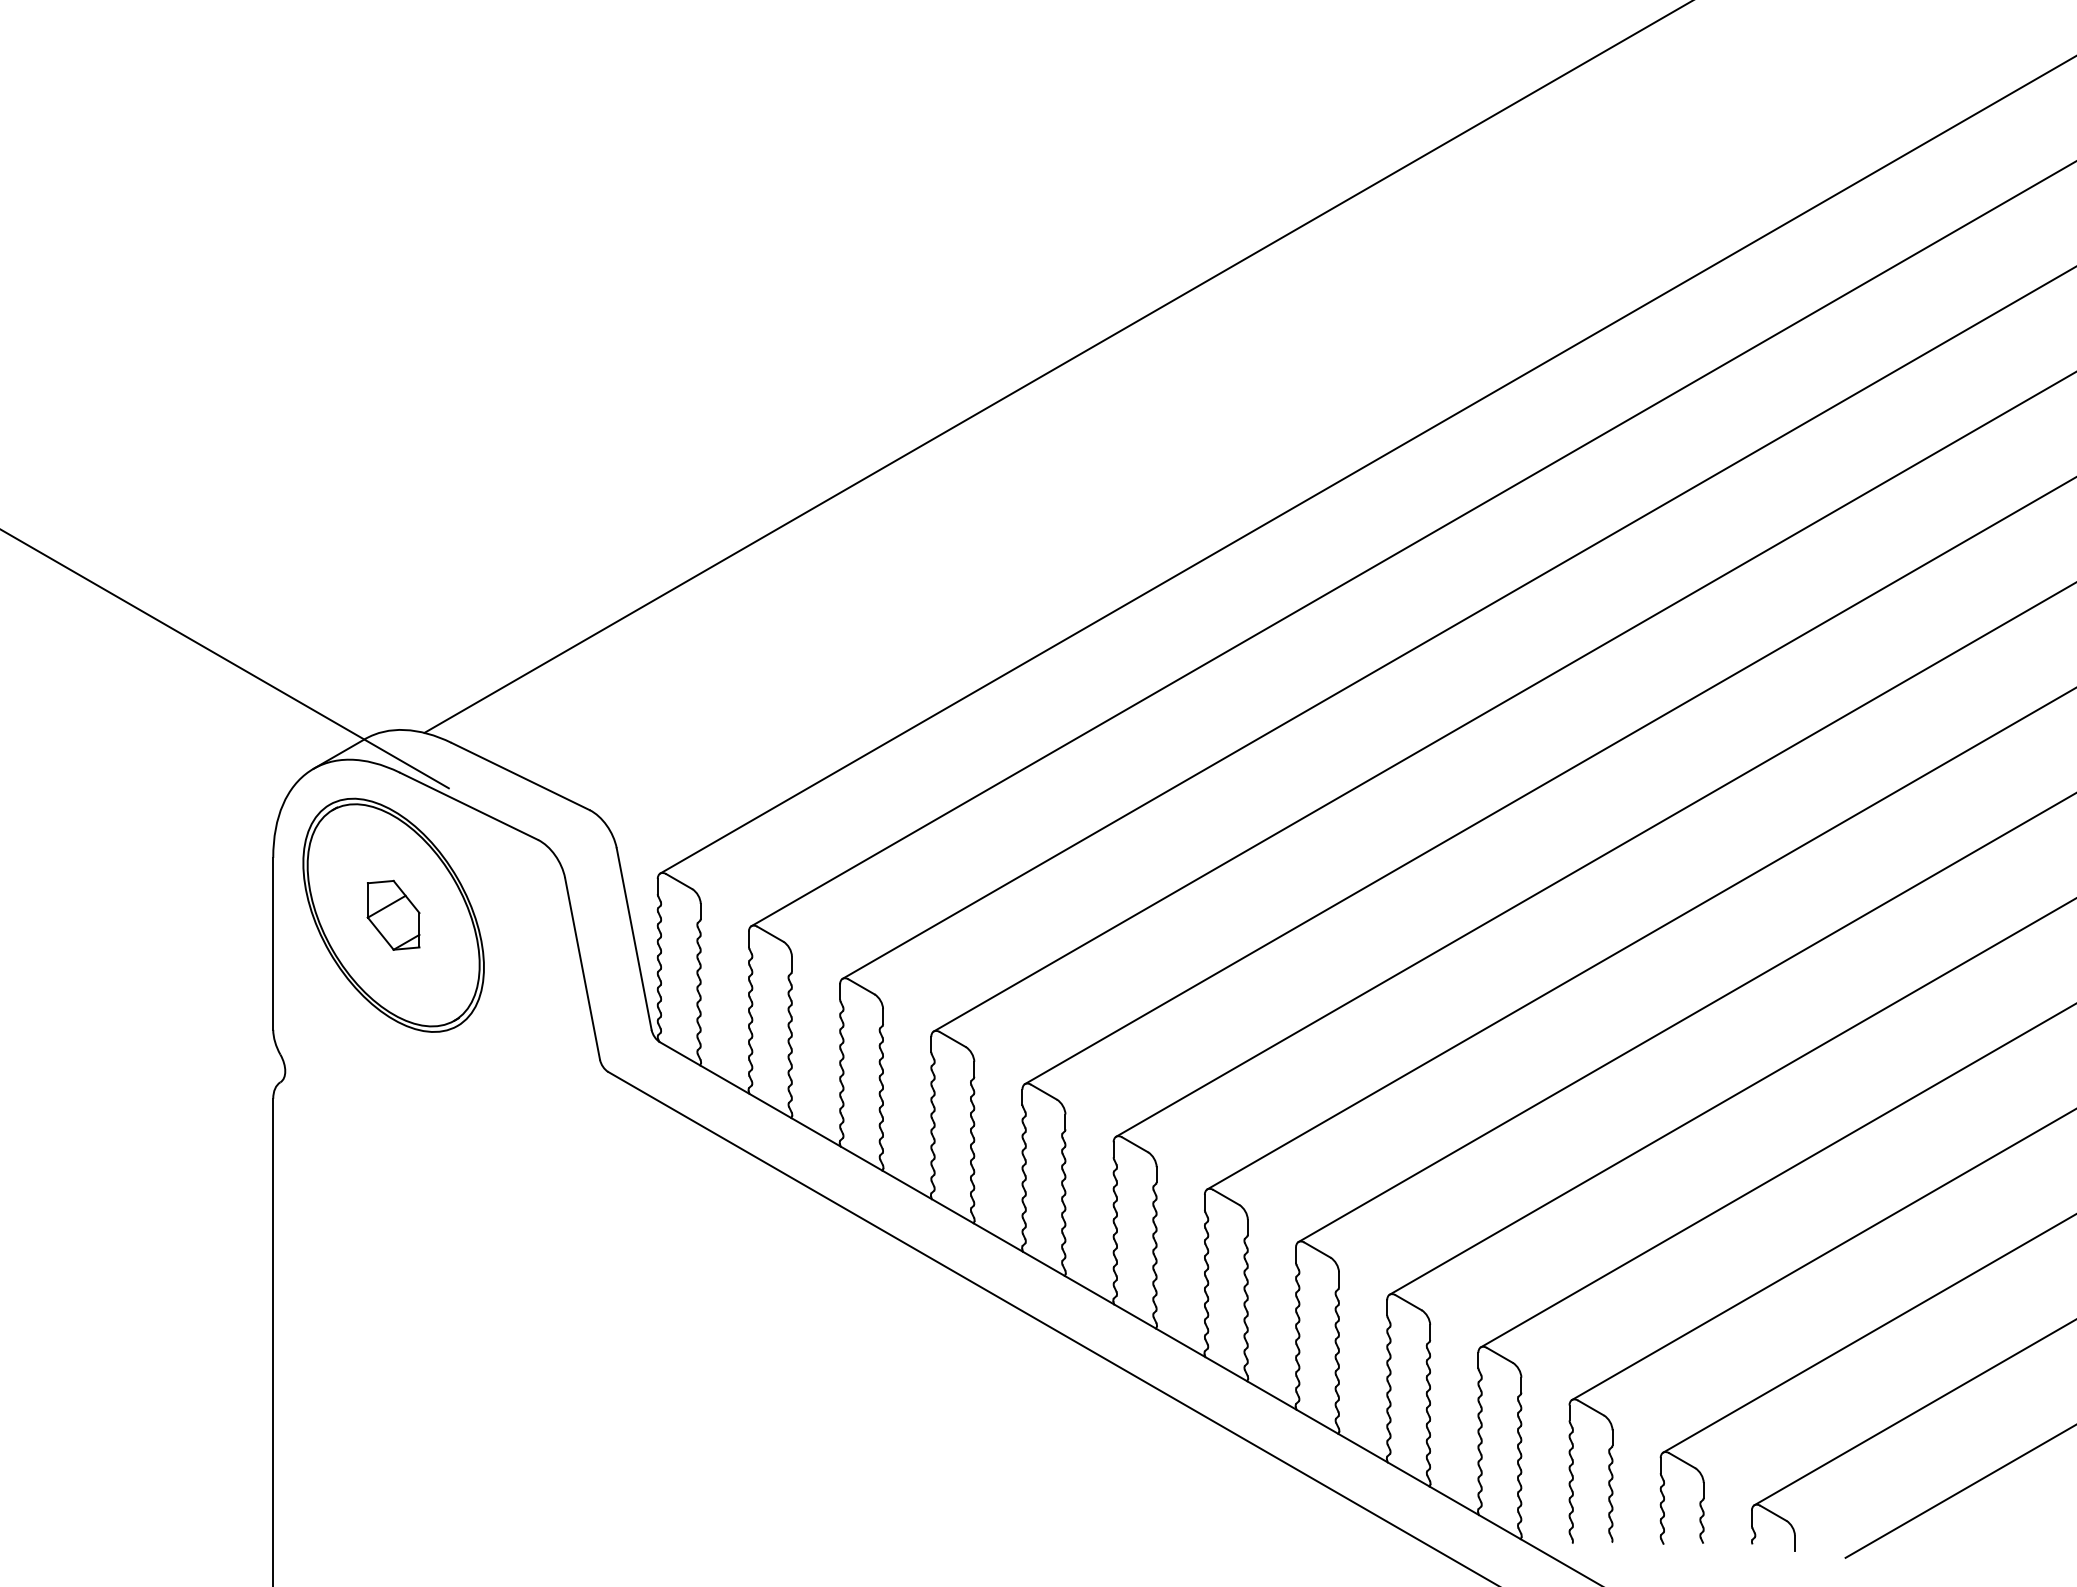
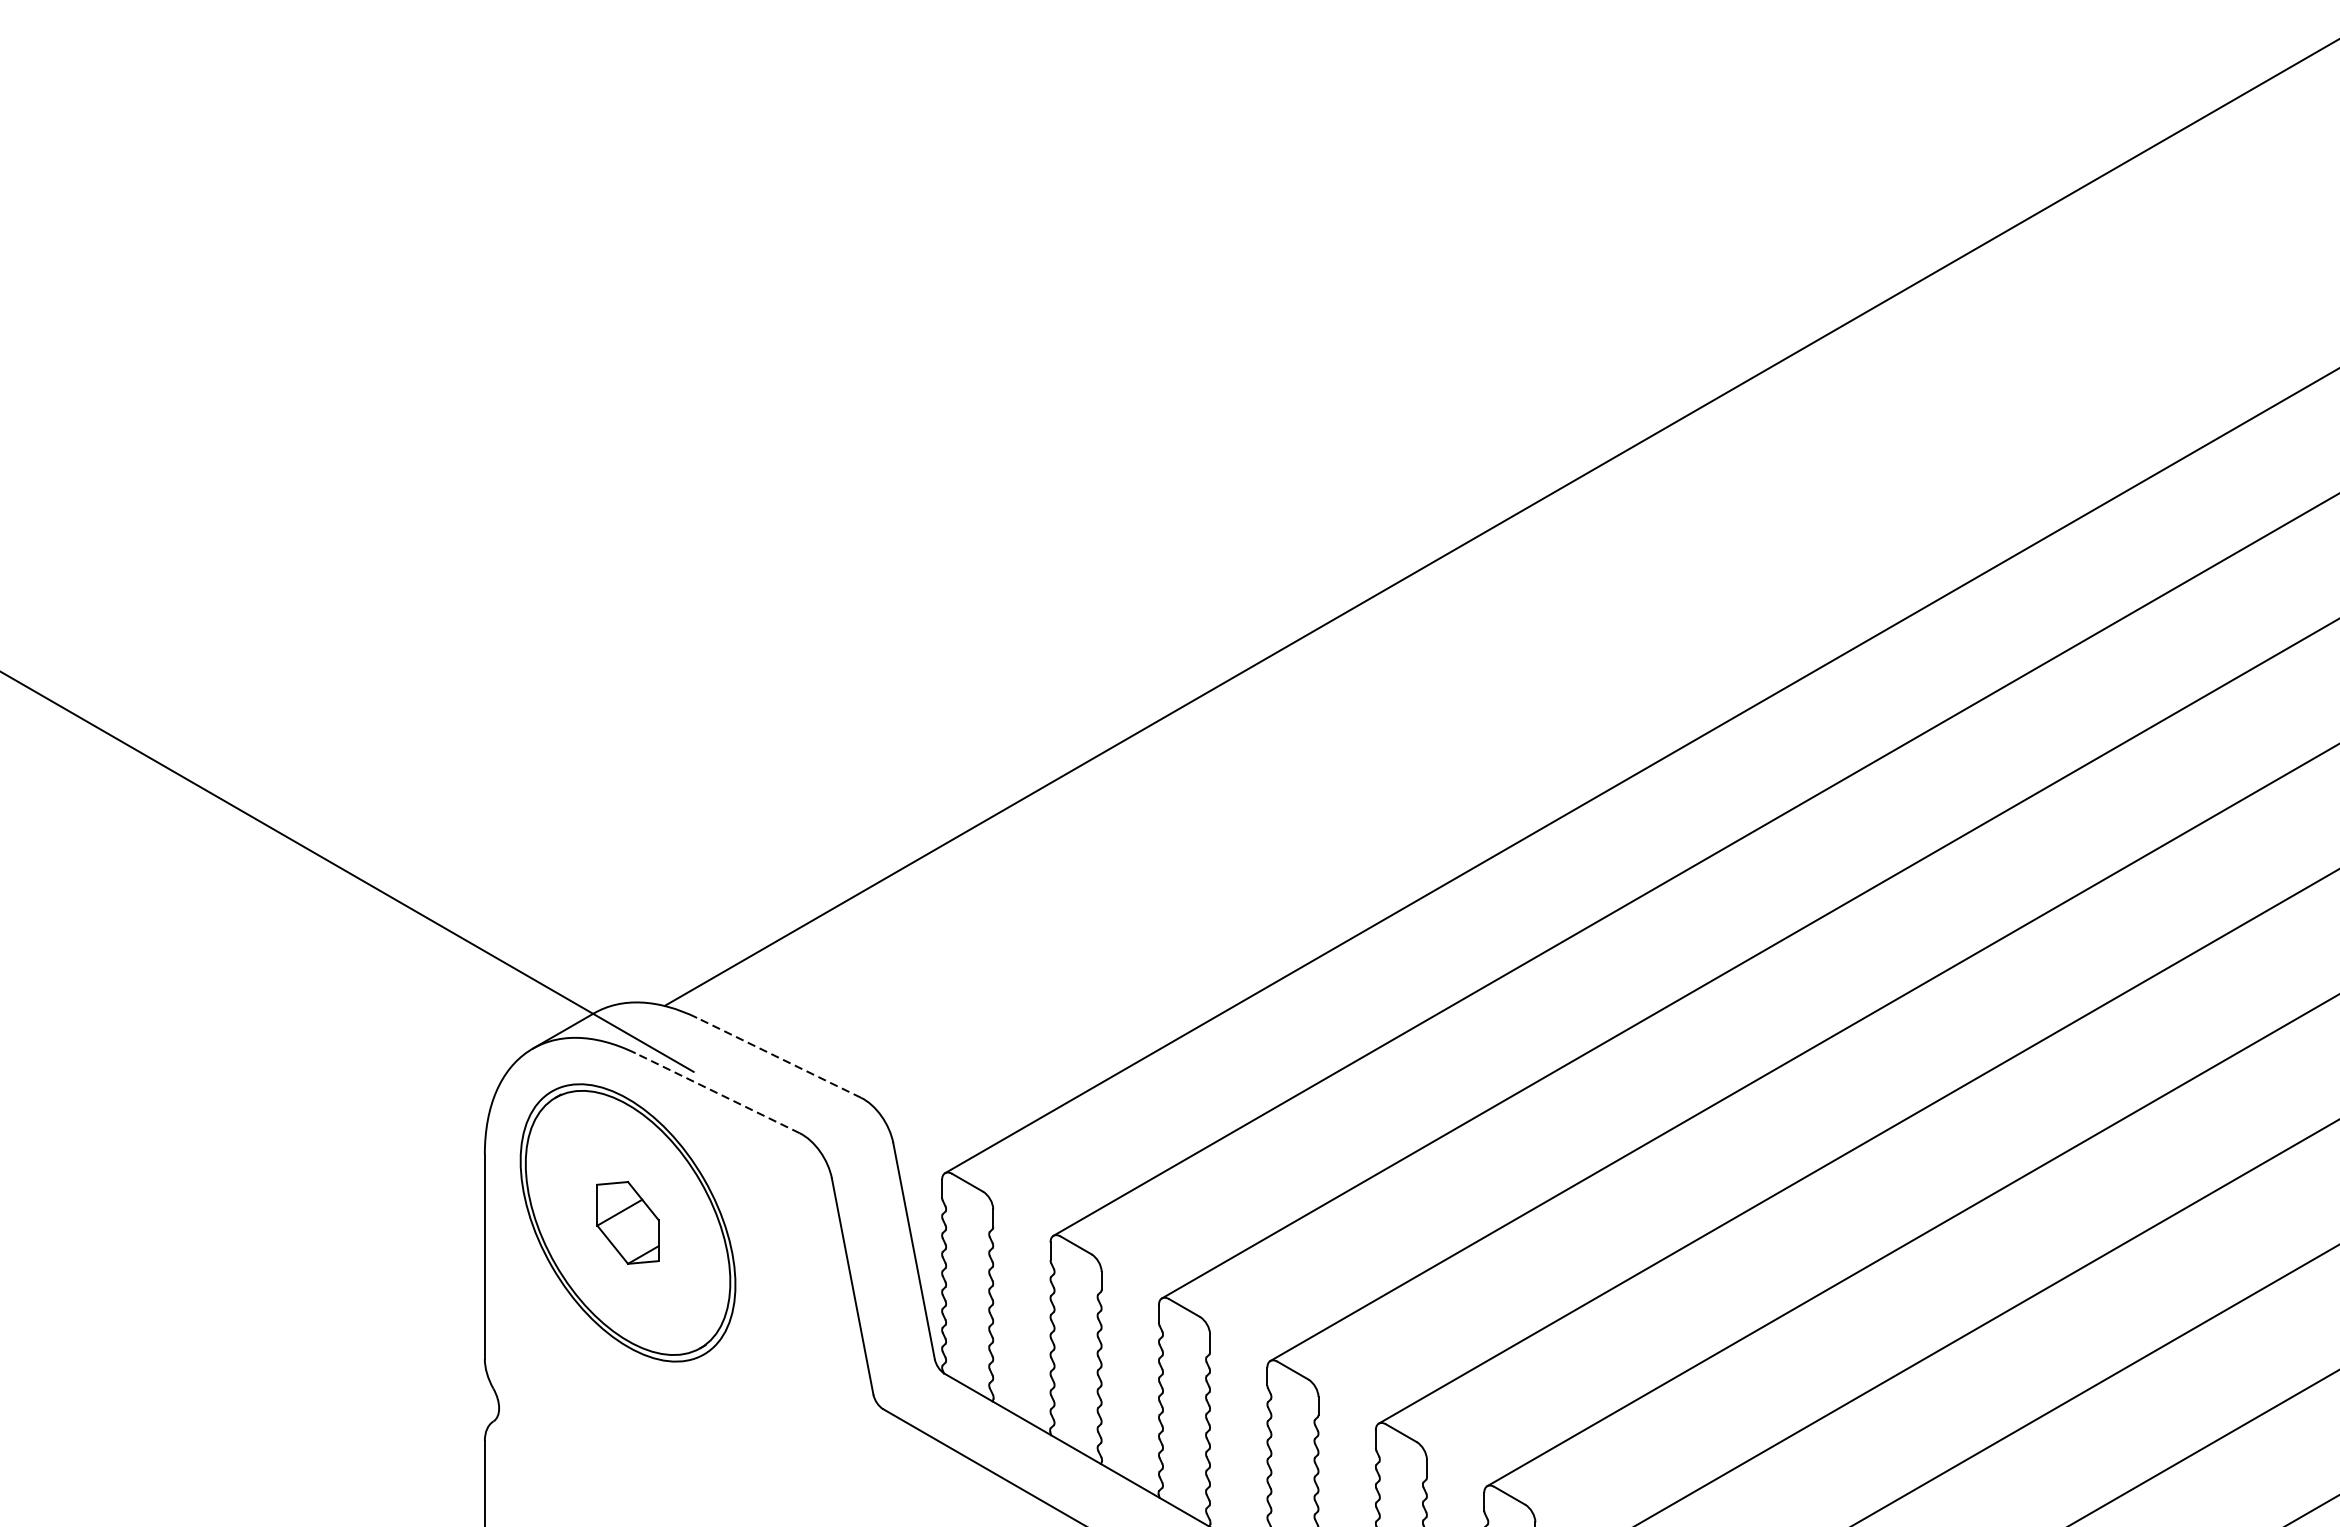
line: (520, 776) -> (778, 1057), solid -> dashed
line: (469, 806) -> (718, 1093), solid -> dashed

